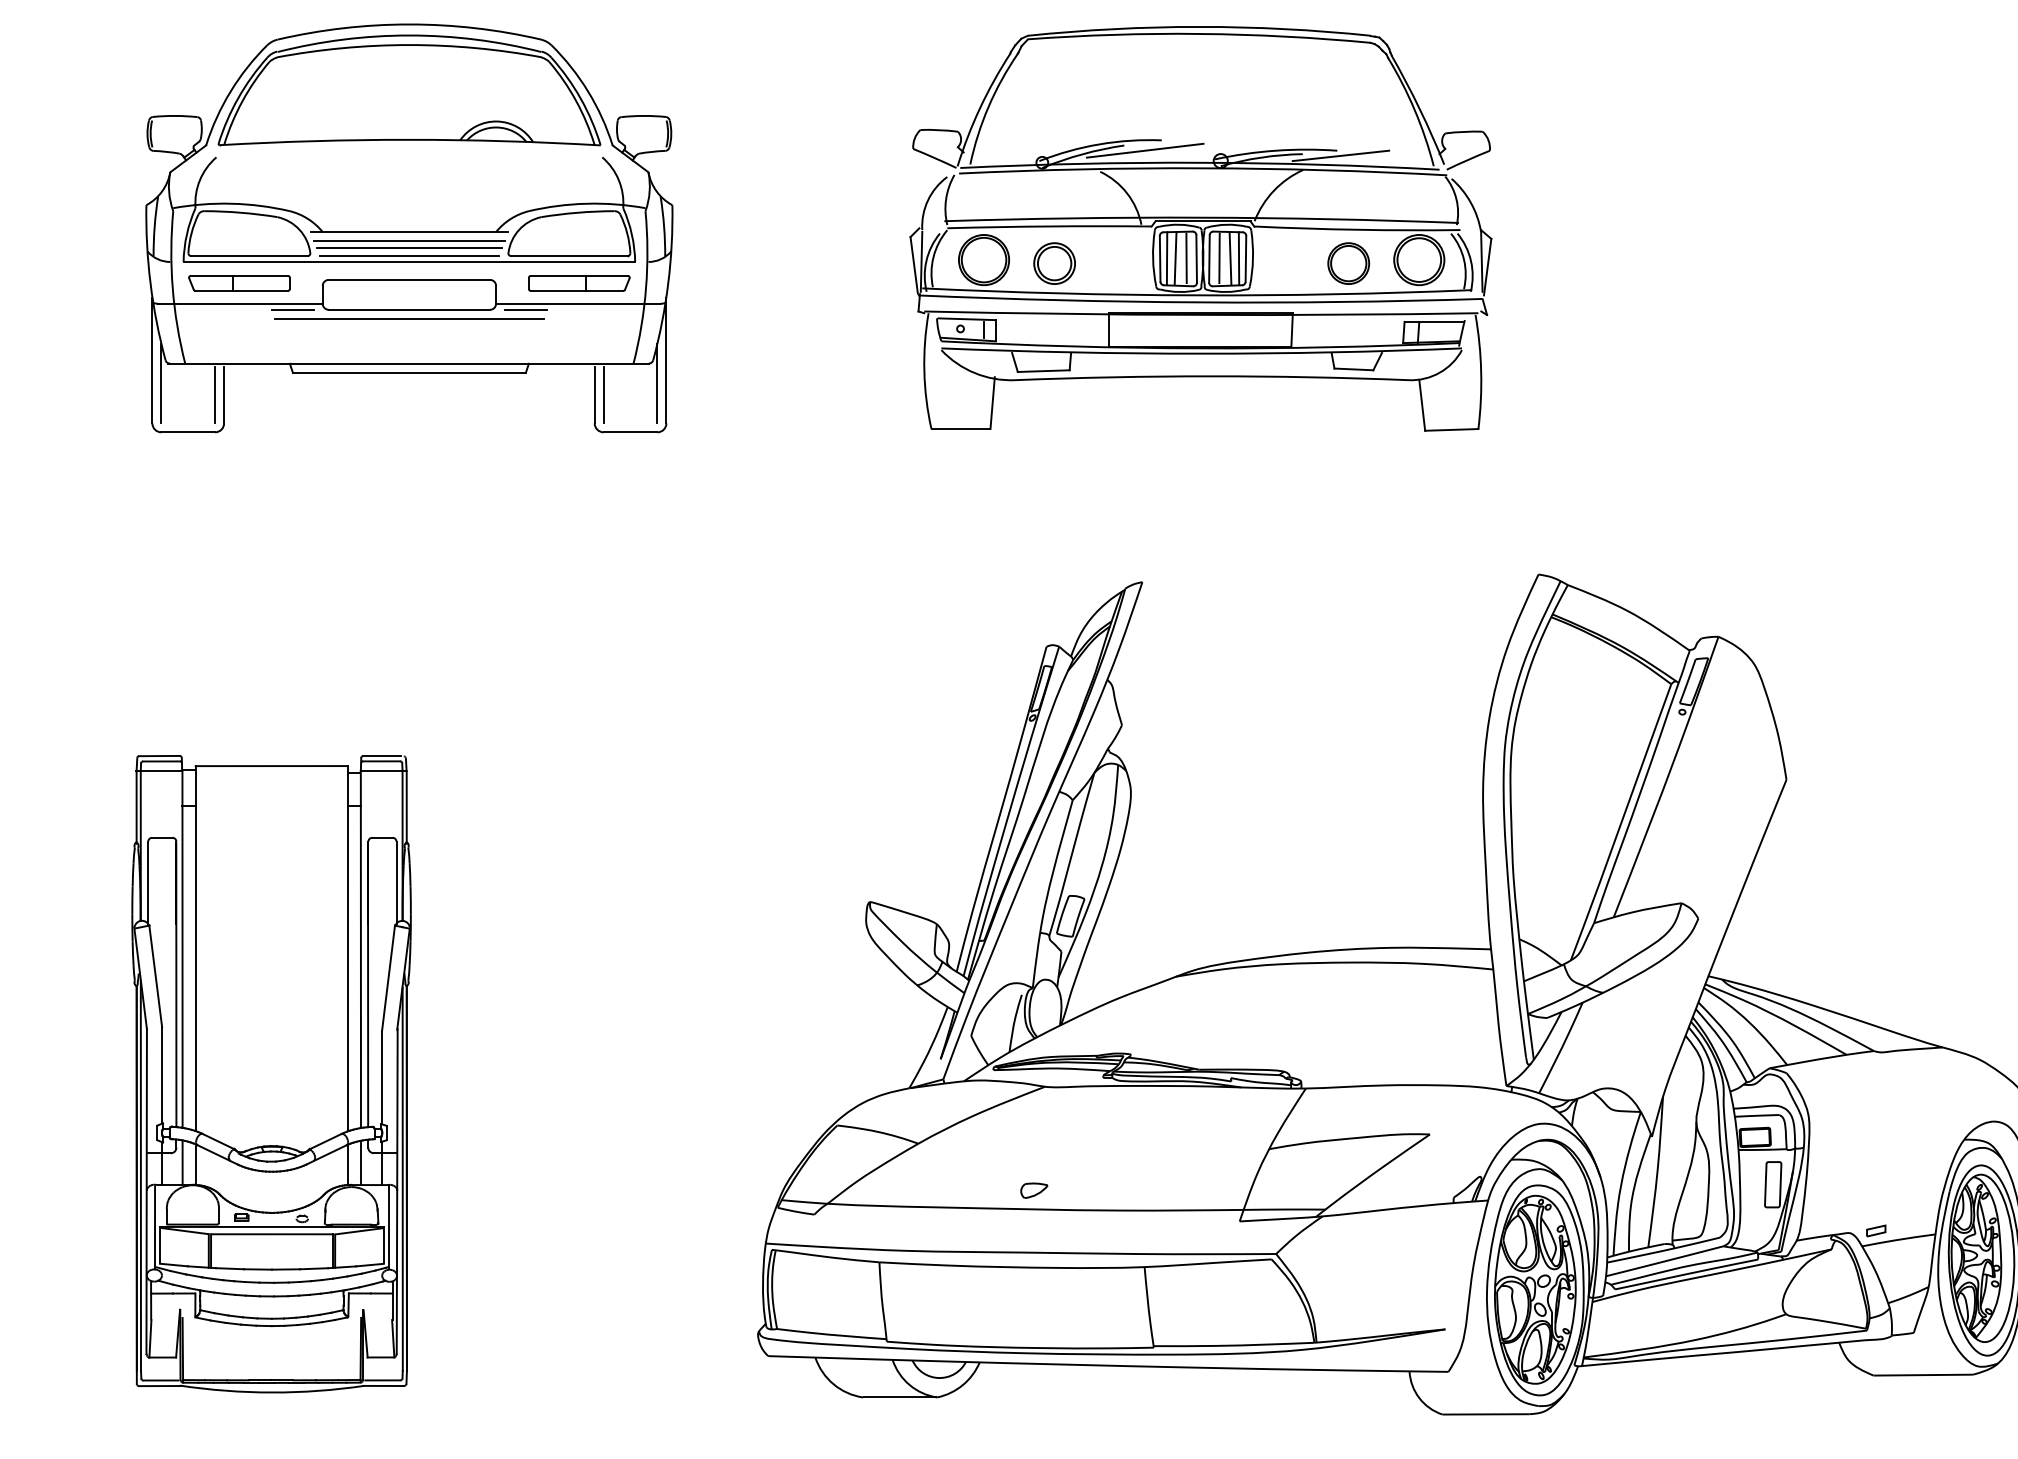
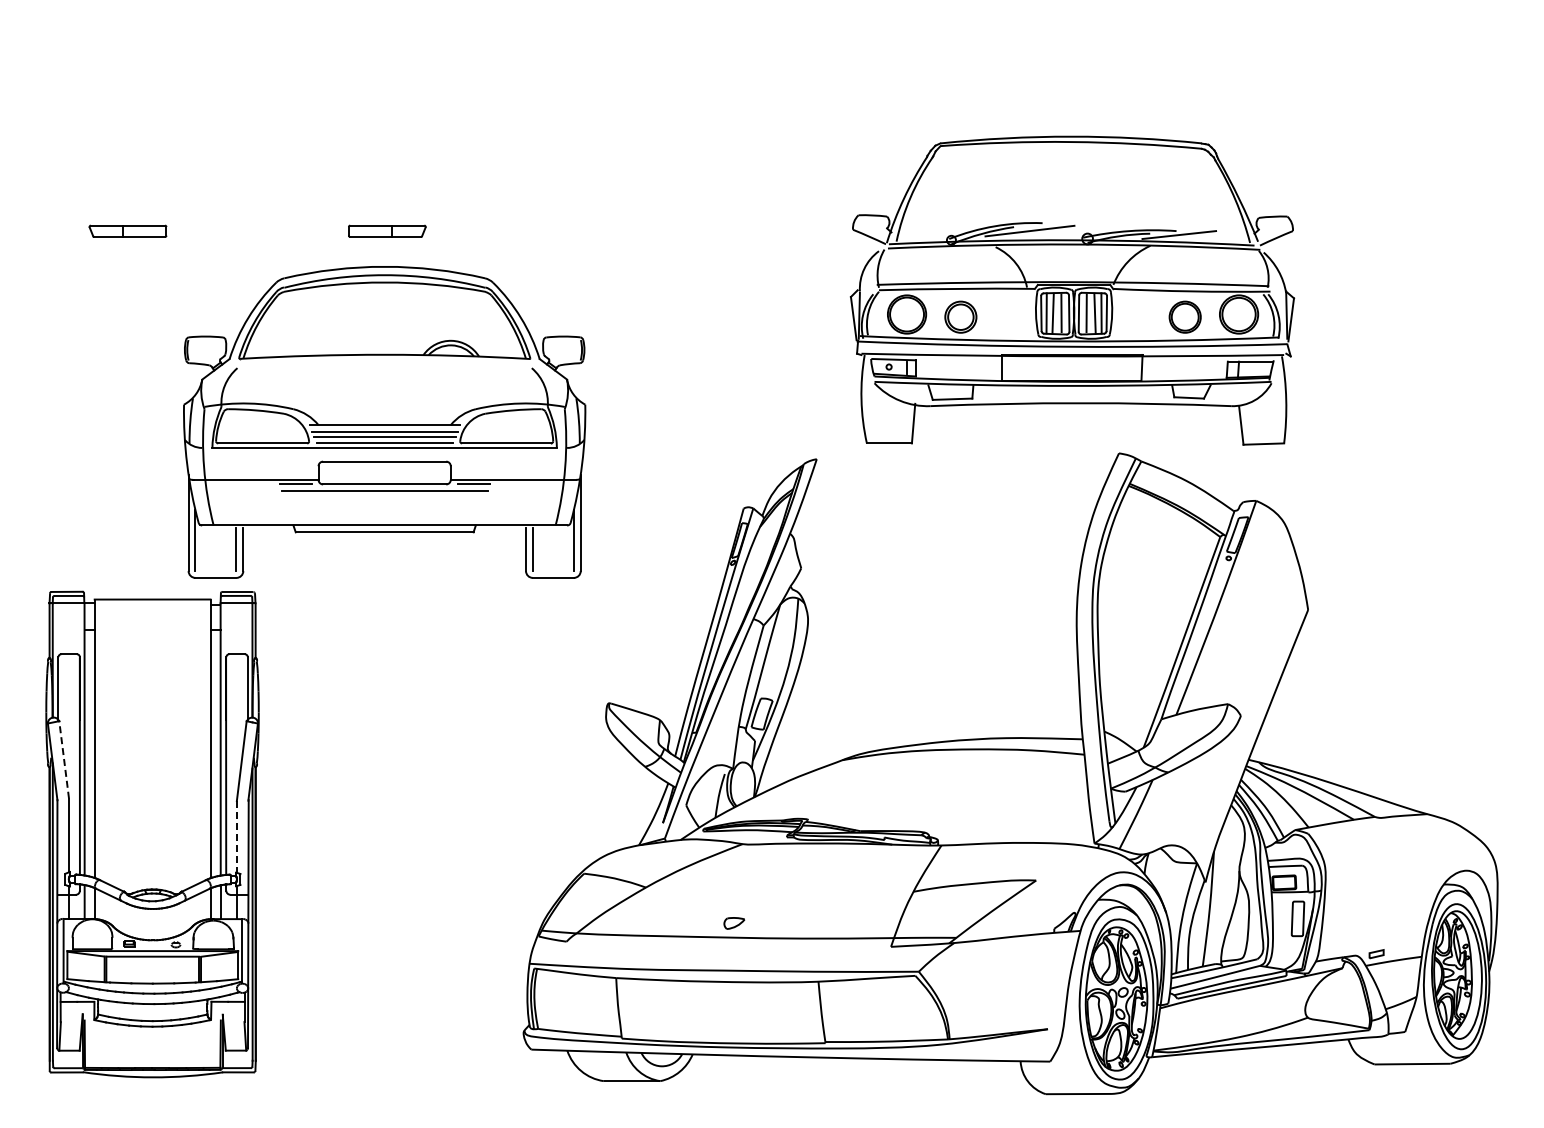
part: (409, 228) -> (384, 422), moved
part: (1200, 228) -> (1072, 290), moved
line: (156, 975) -> (64, 759), solid -> dashed
line: (381, 1076) -> (236, 836), solid -> dashed

